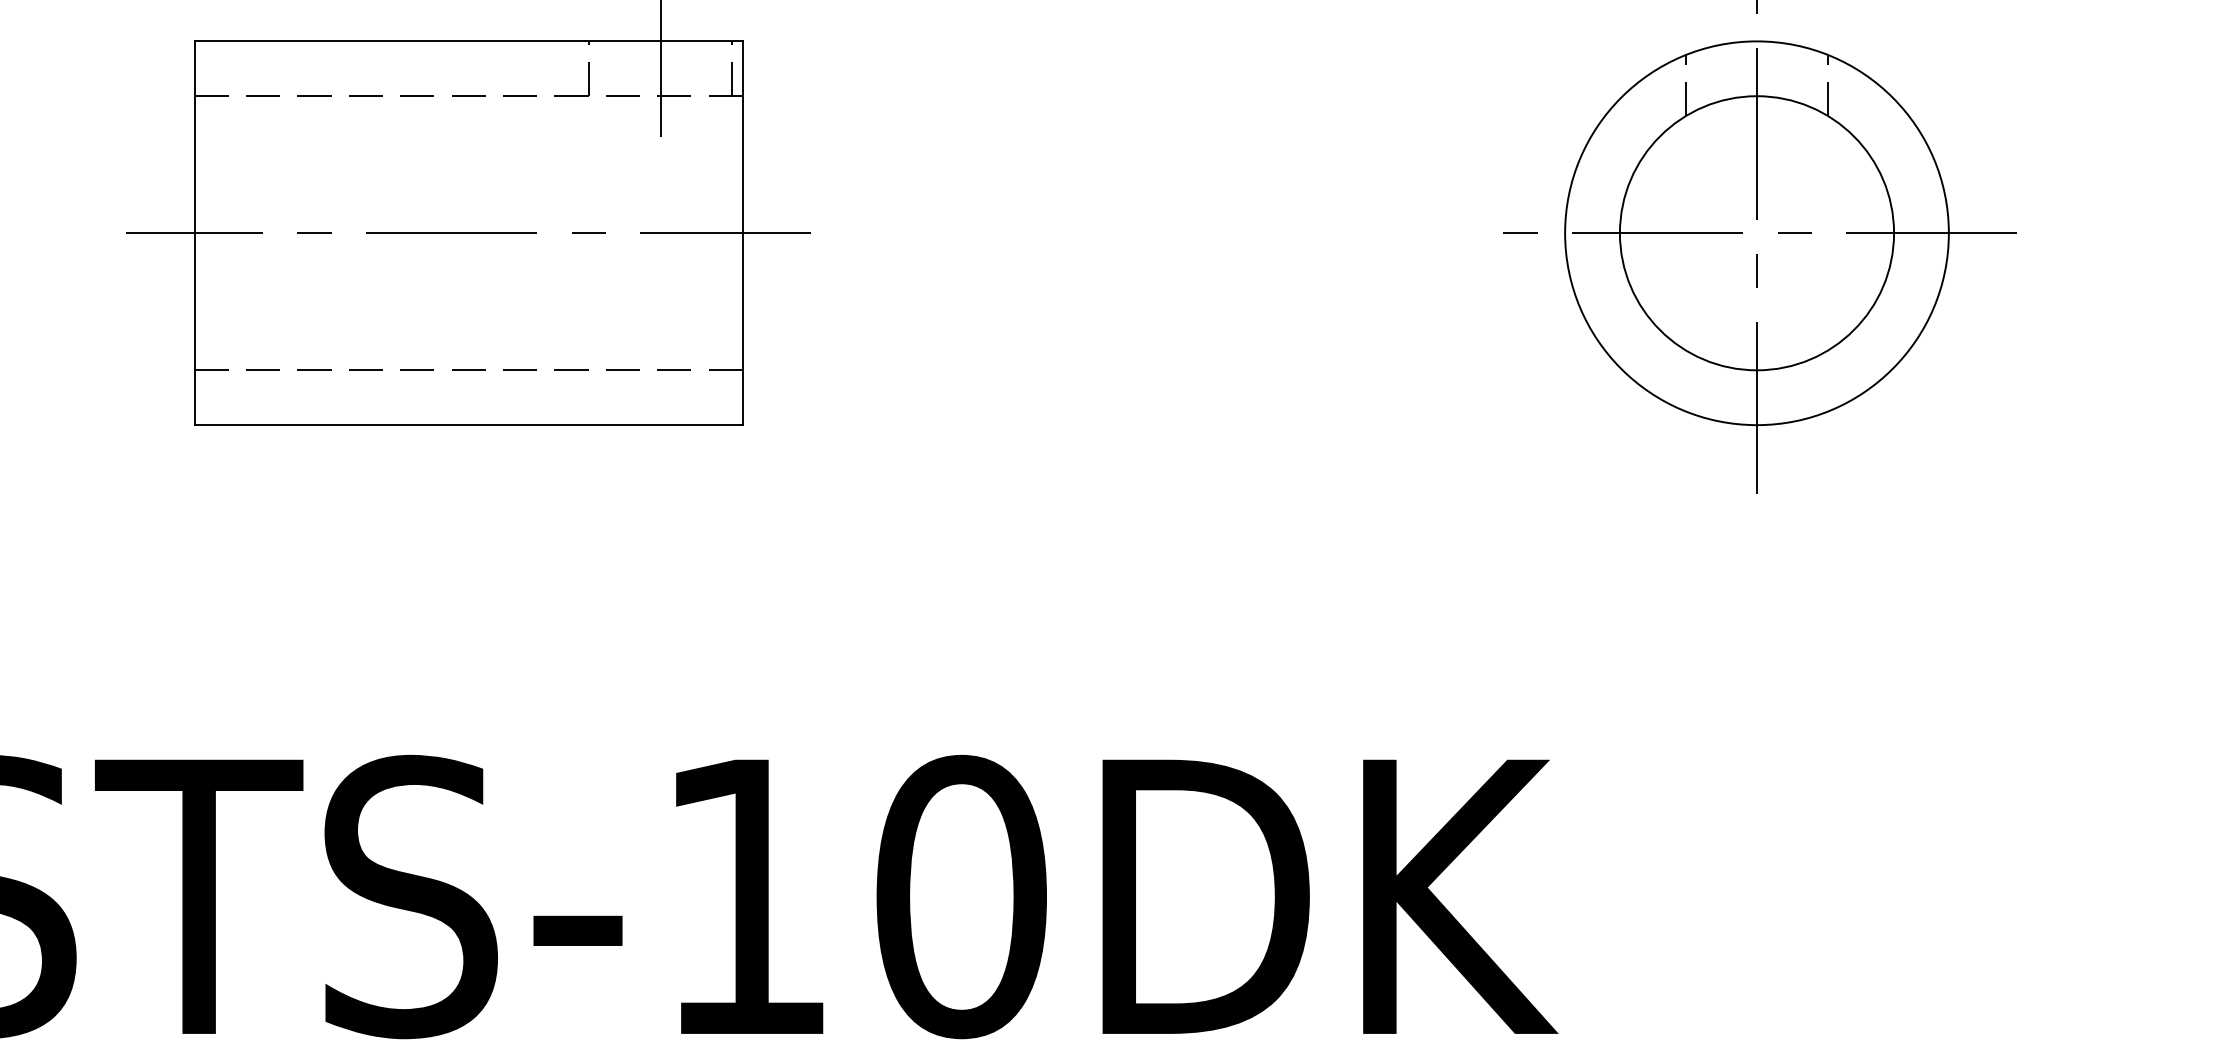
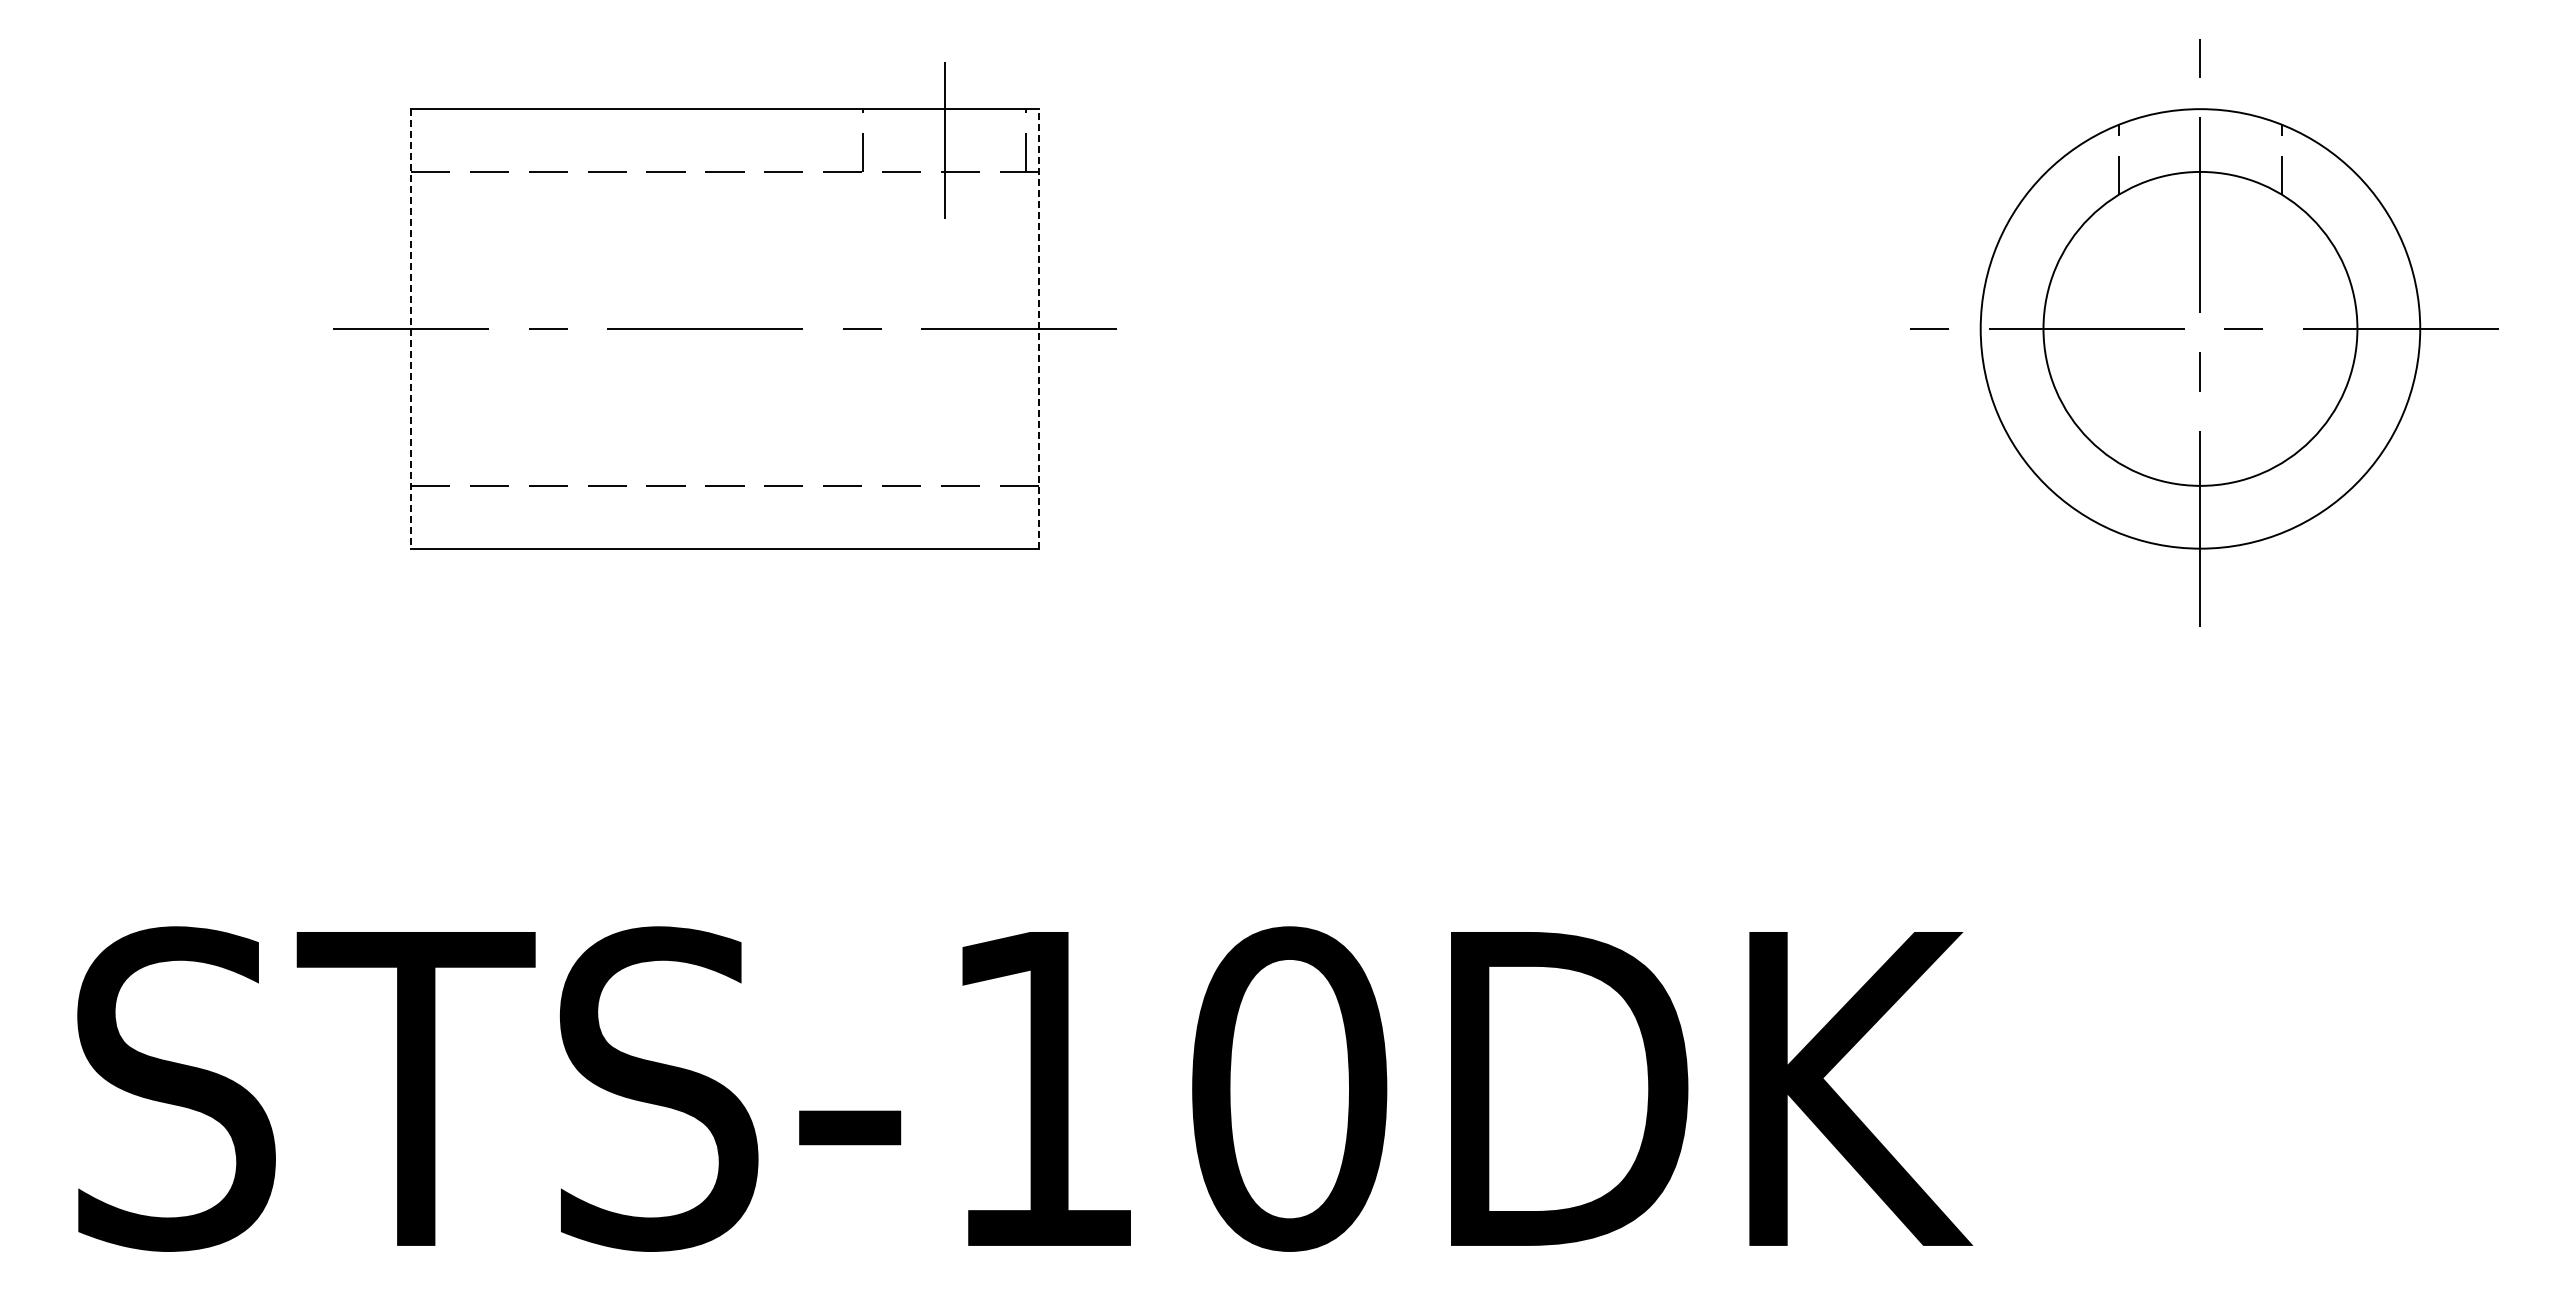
line: (194, 232) -> (410, 328), solid -> dashed
line: (742, 232) -> (1038, 328), solid -> dashed

